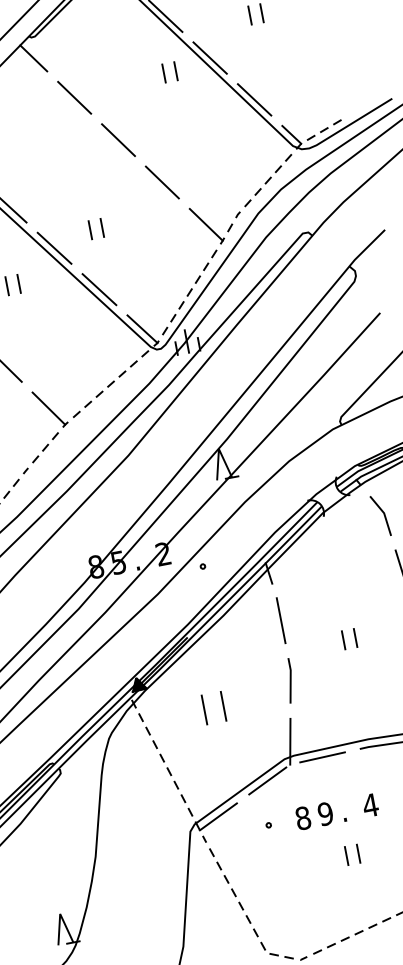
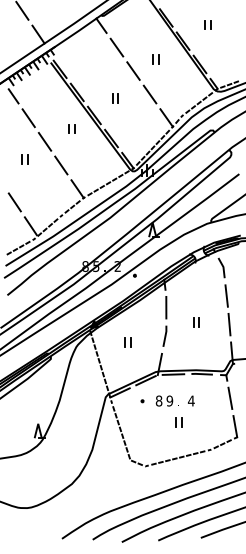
part: (168, 73) -> (155, 59), moved
part: (96, 229) -> (115, 98), moved
part: (213, 708) -> (127, 342), size x0.62

